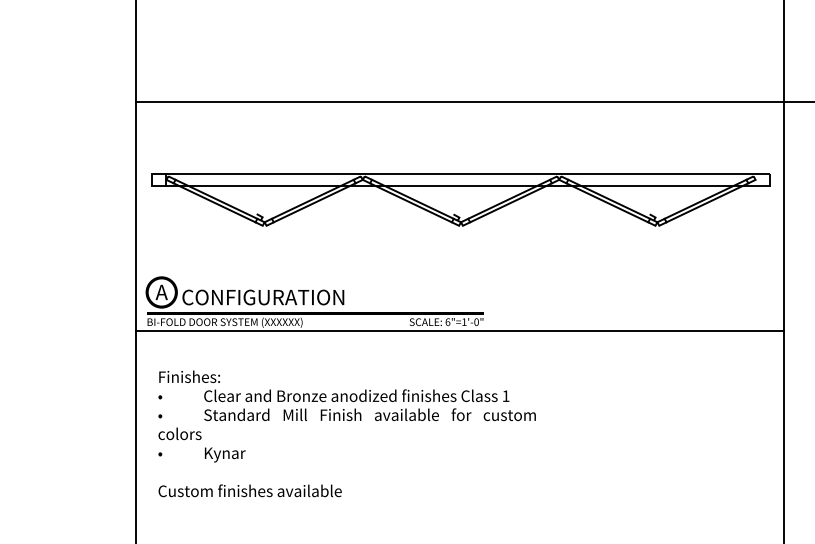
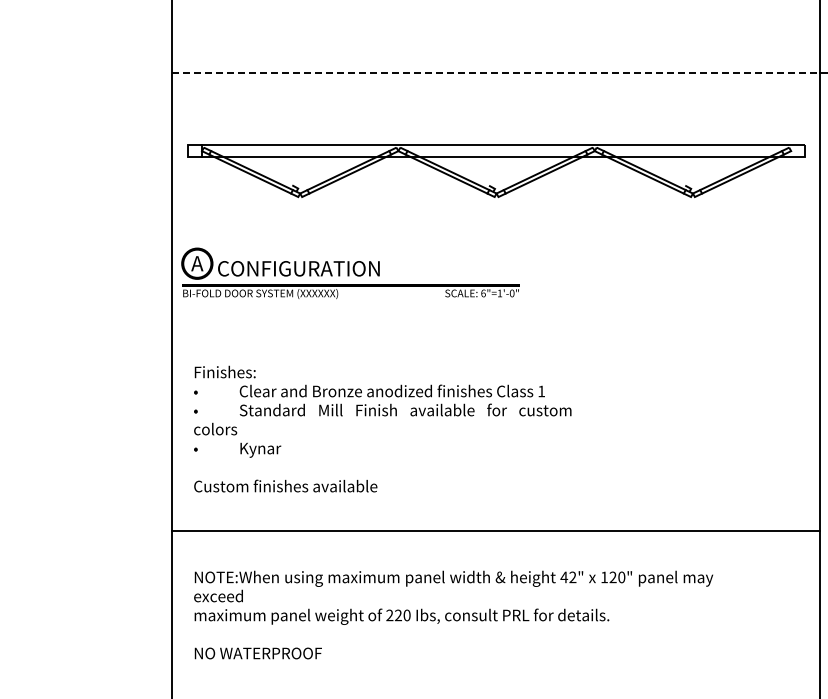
line: (460, 102) -> (496, 73), solid -> dashed
line: (459, 331) -> (495, 302), removed
text: (346, 433) -> (382, 428), moved

